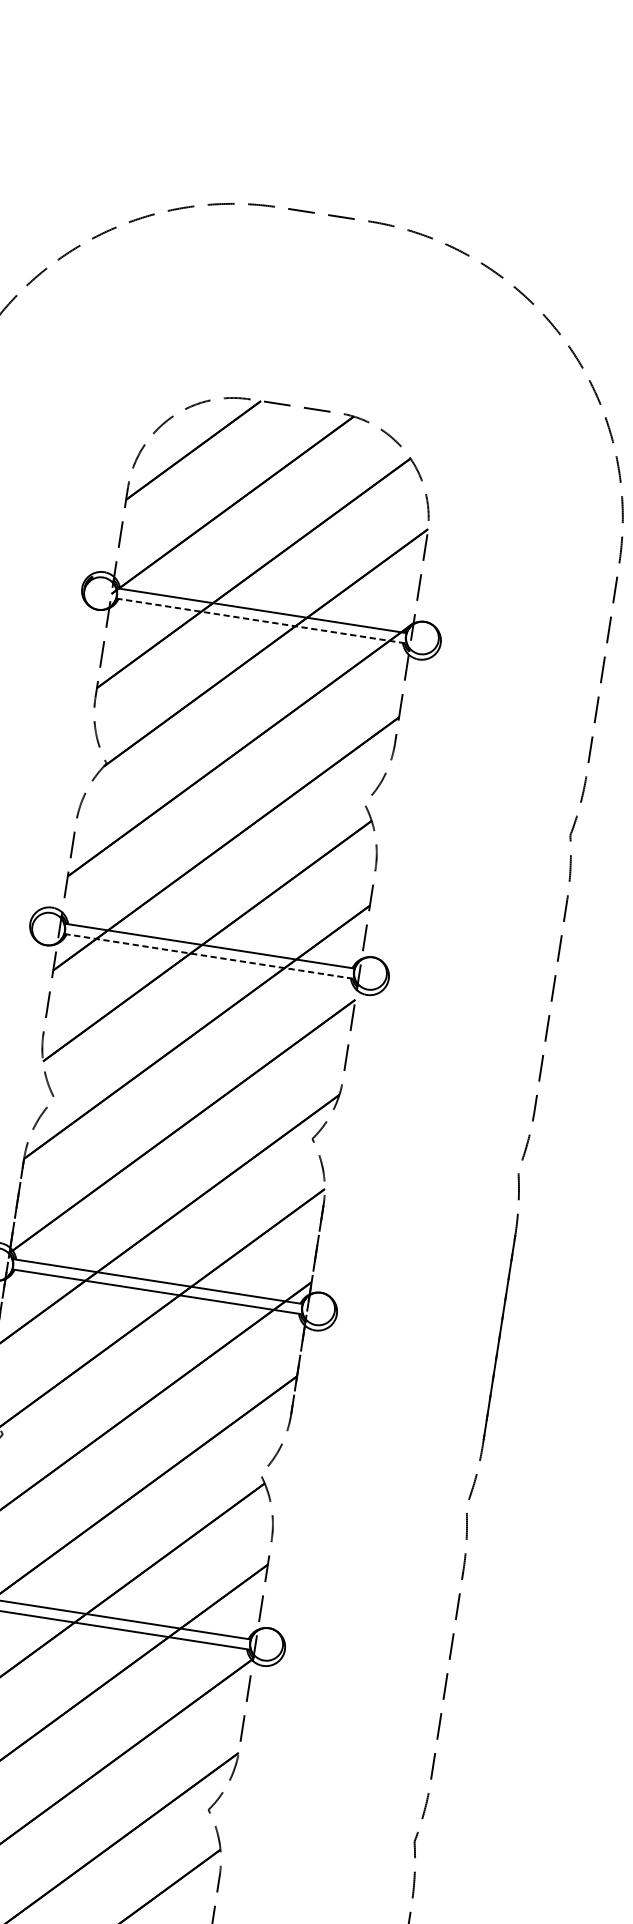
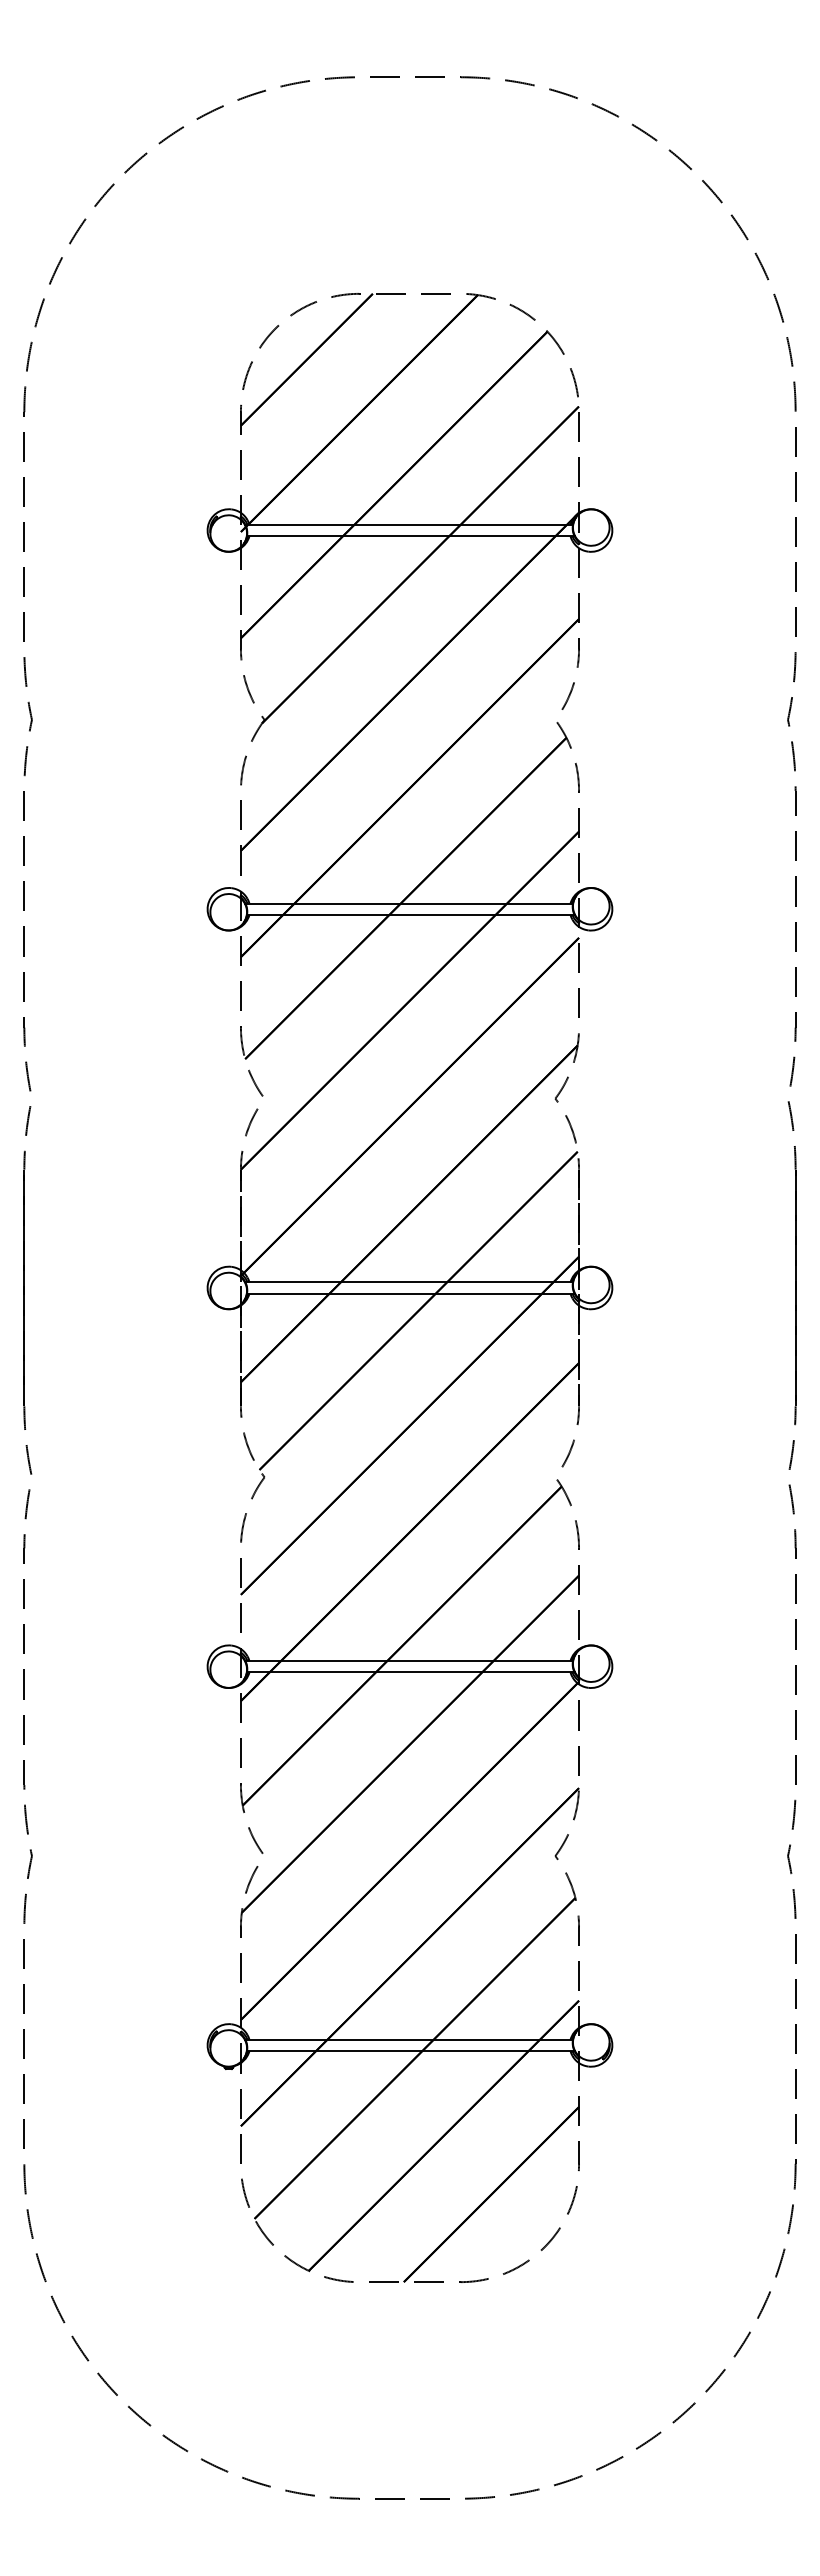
line: (261, 621) -> (410, 536), dashed -> solid
line: (209, 955) -> (410, 914), dashed -> solid

